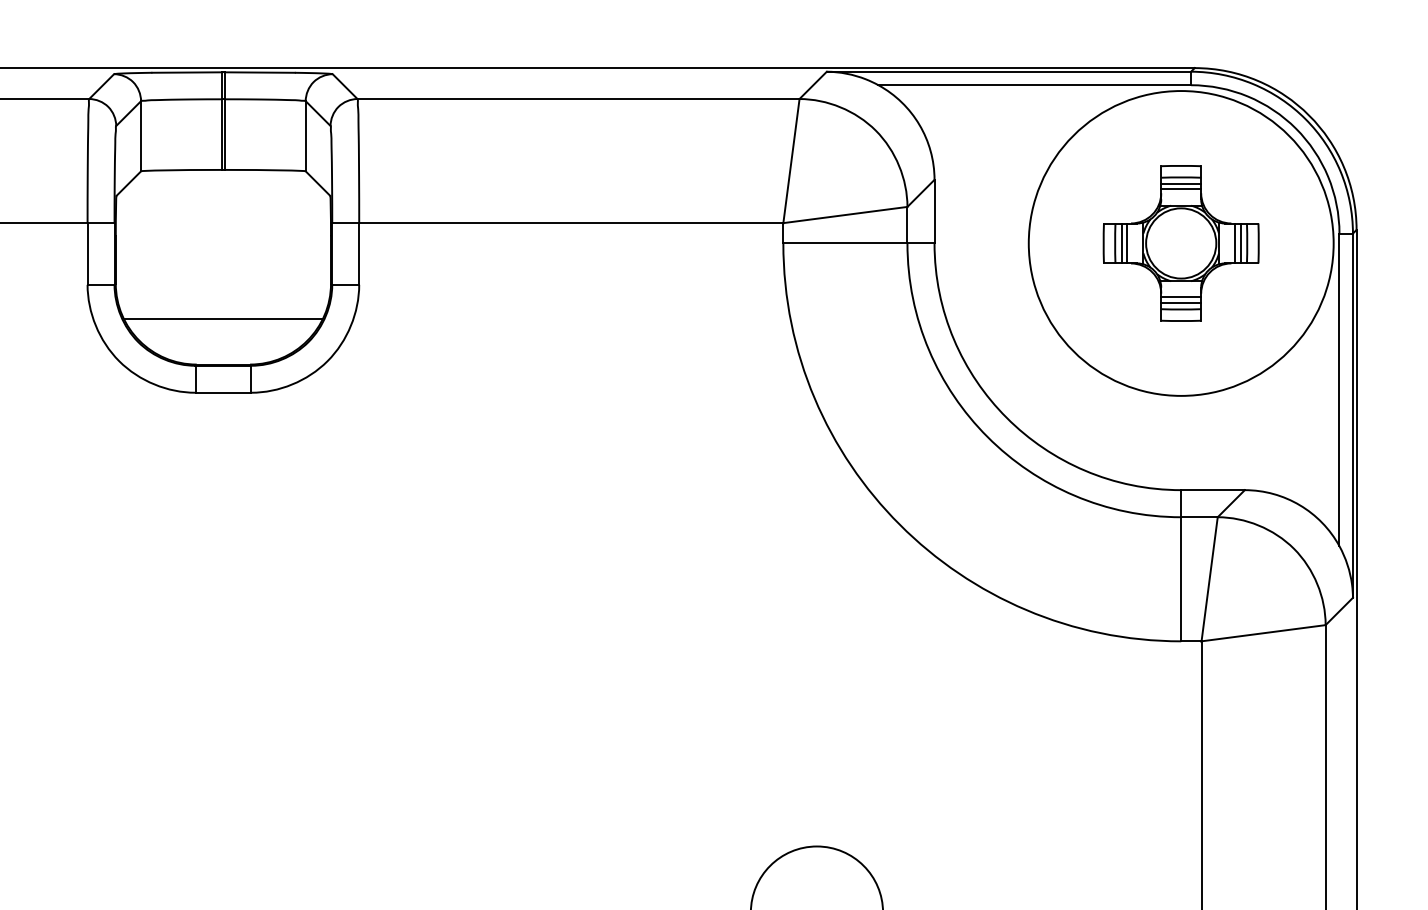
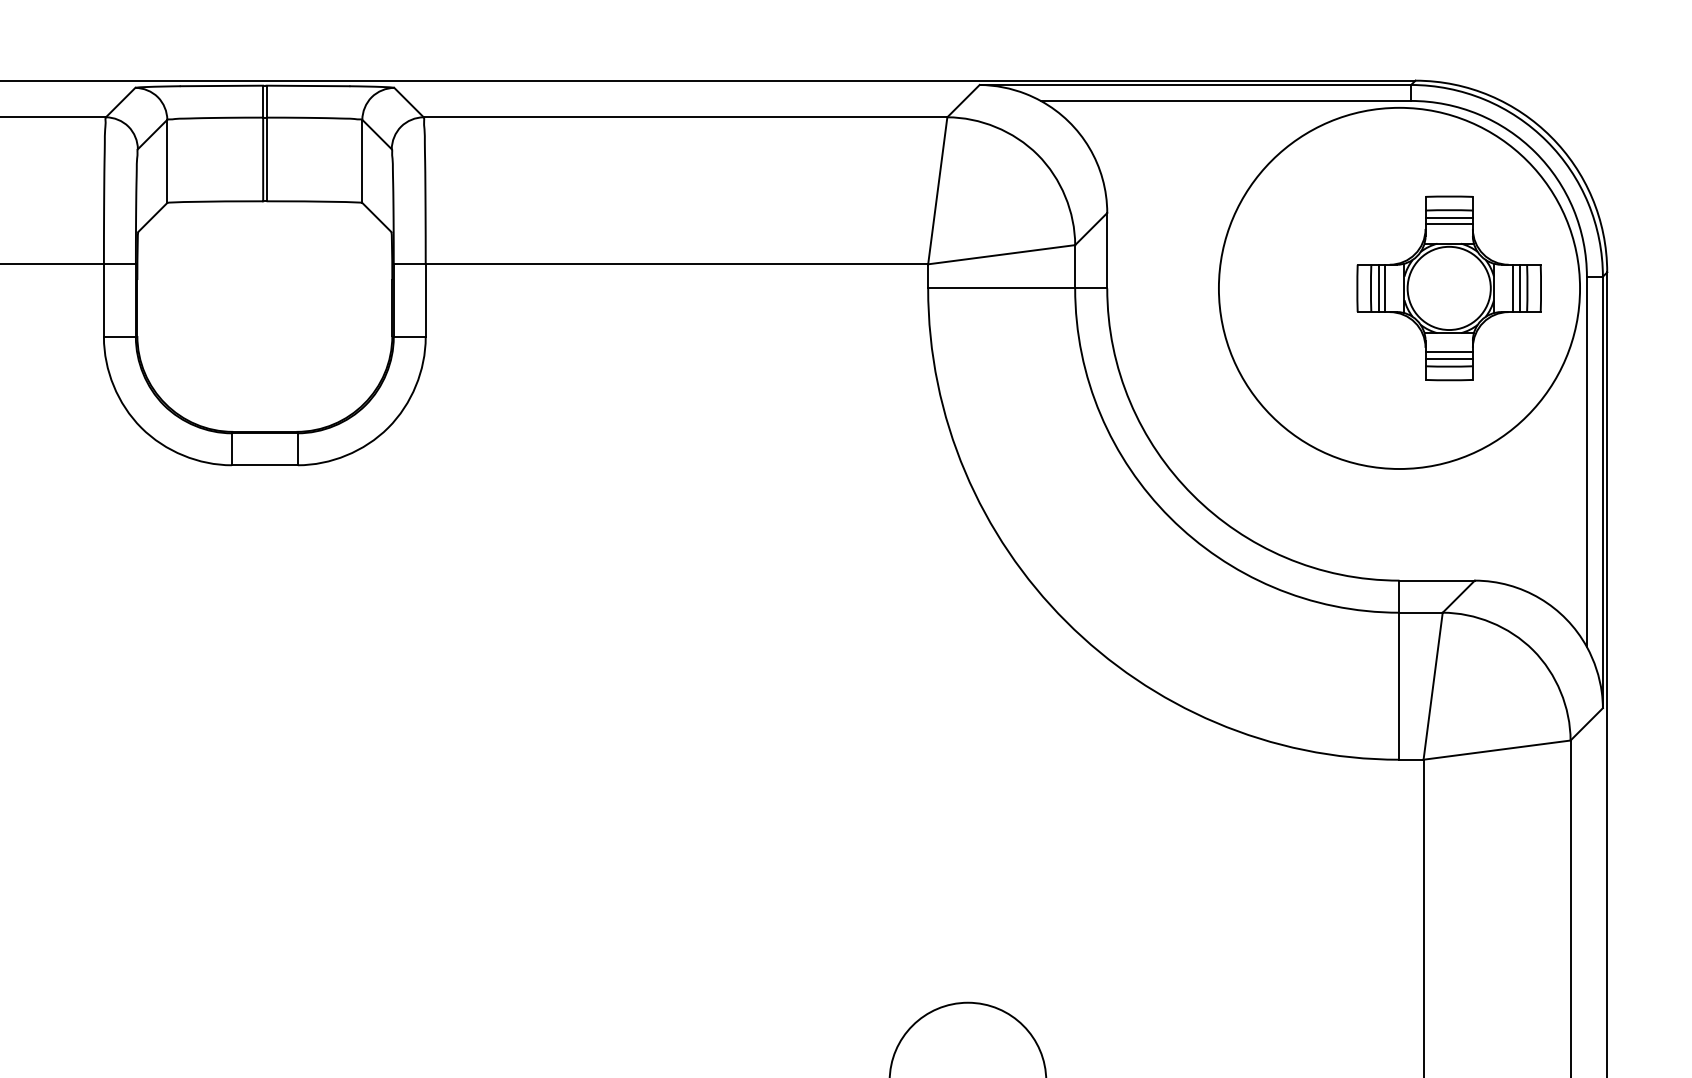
part: (1180, 243) -> (1448, 288), moved
line: (223, 319) -> (264, 378), removed

